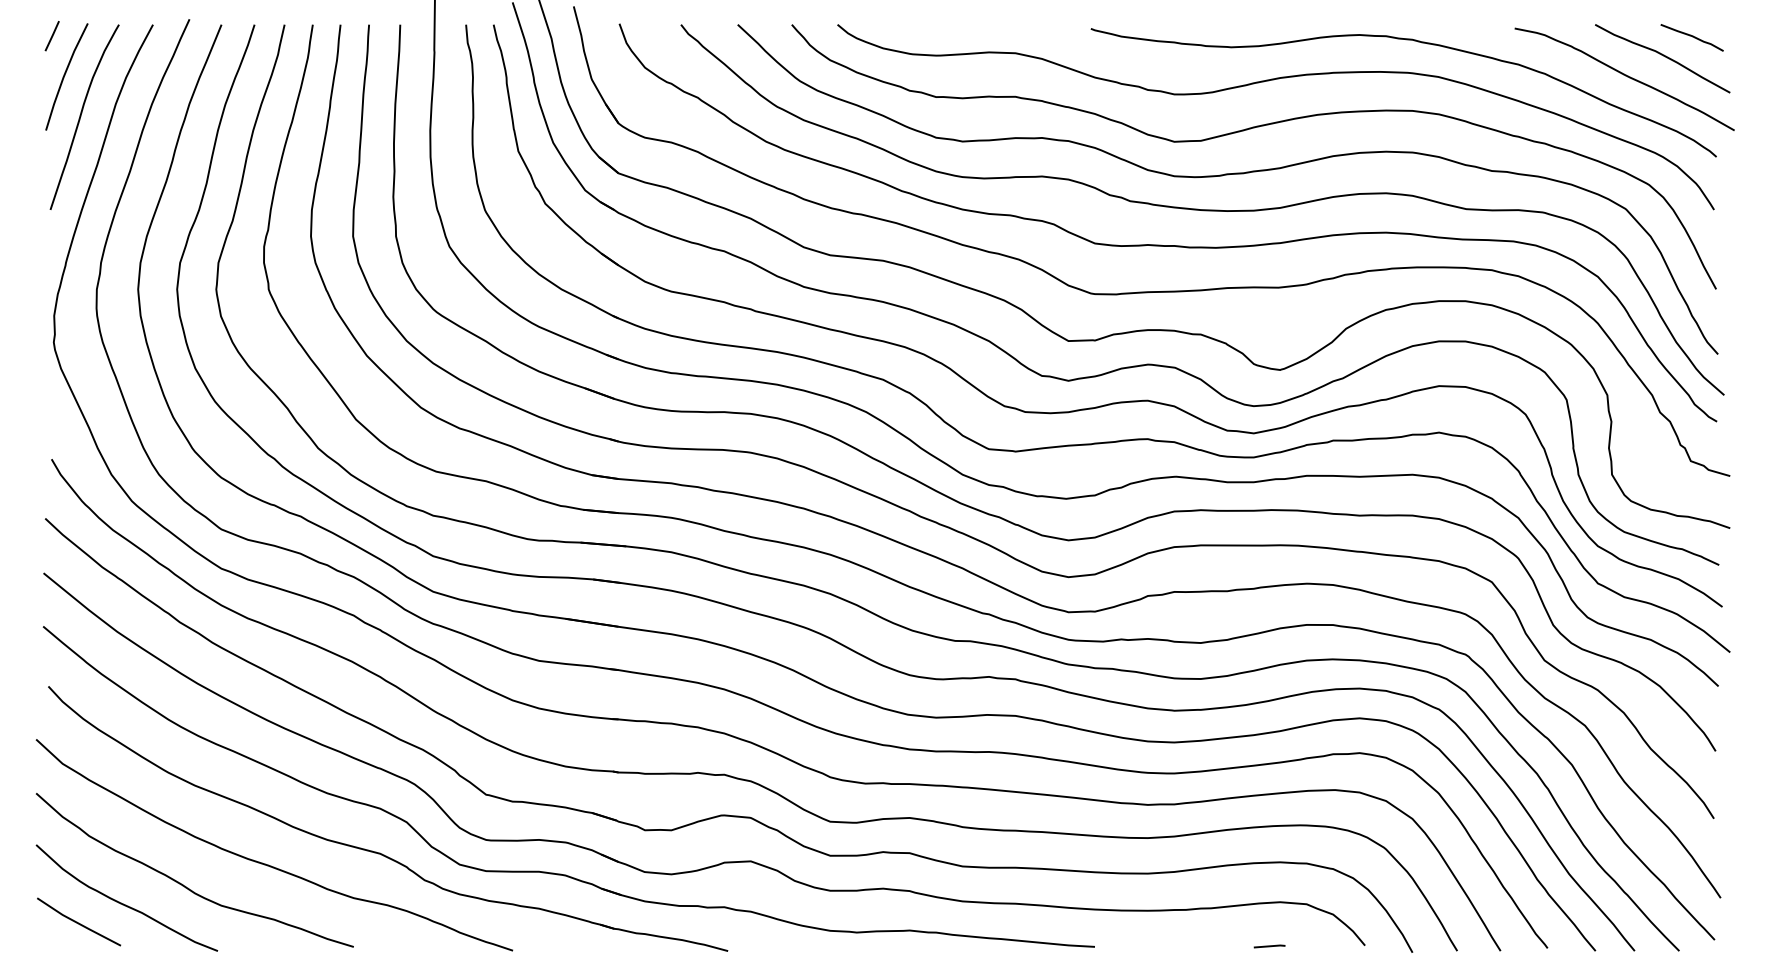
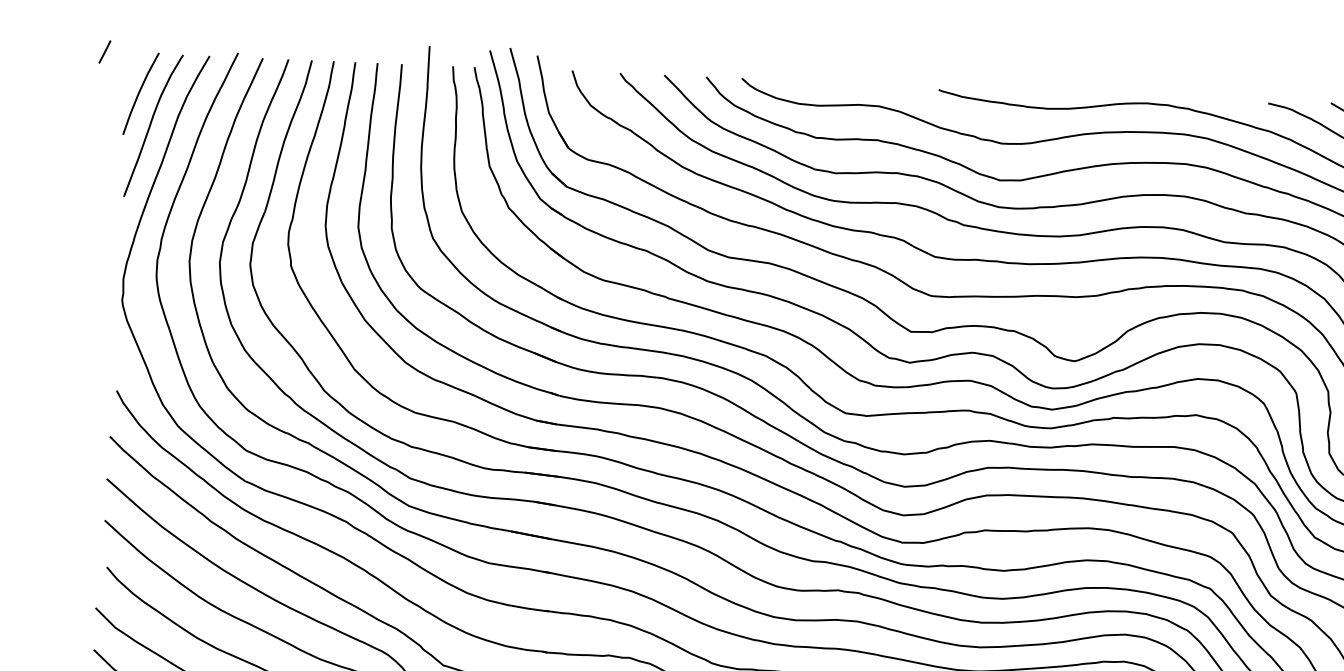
line: (51, 36) -> (104, 52), moved

